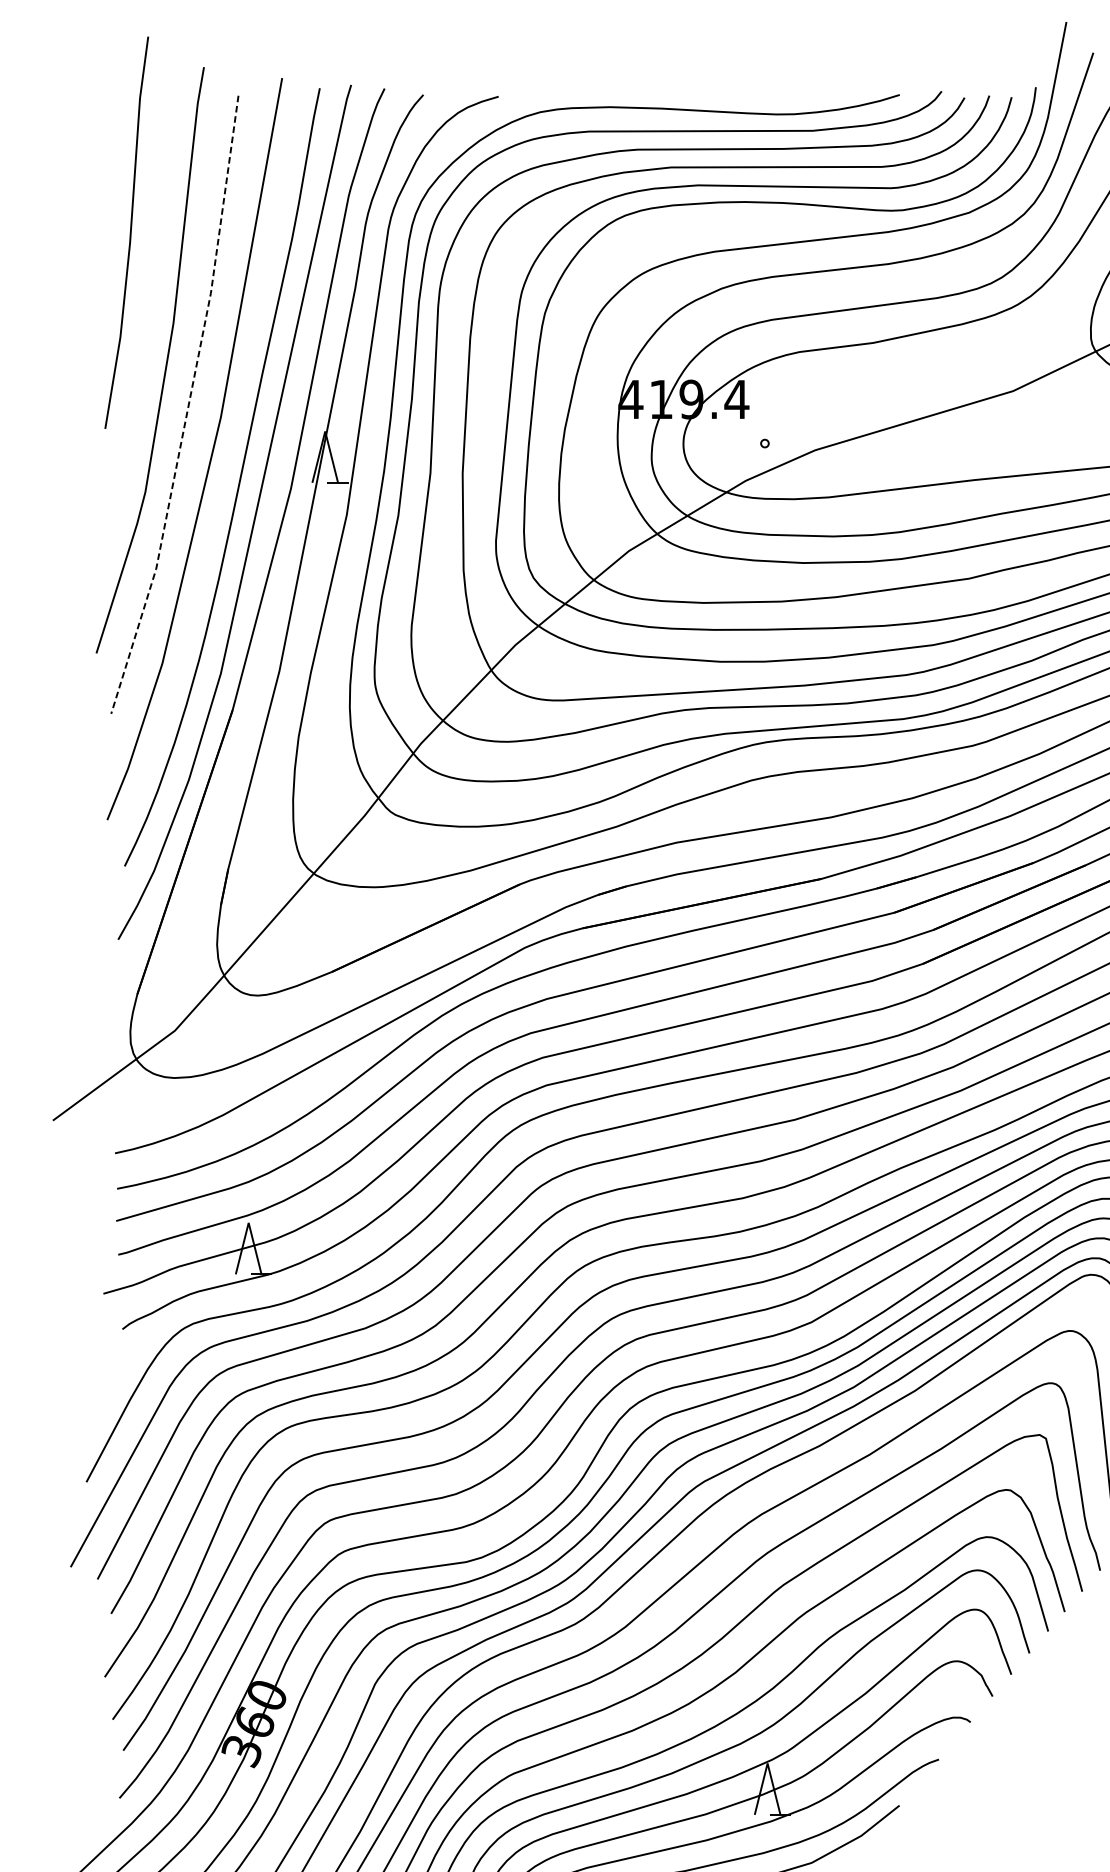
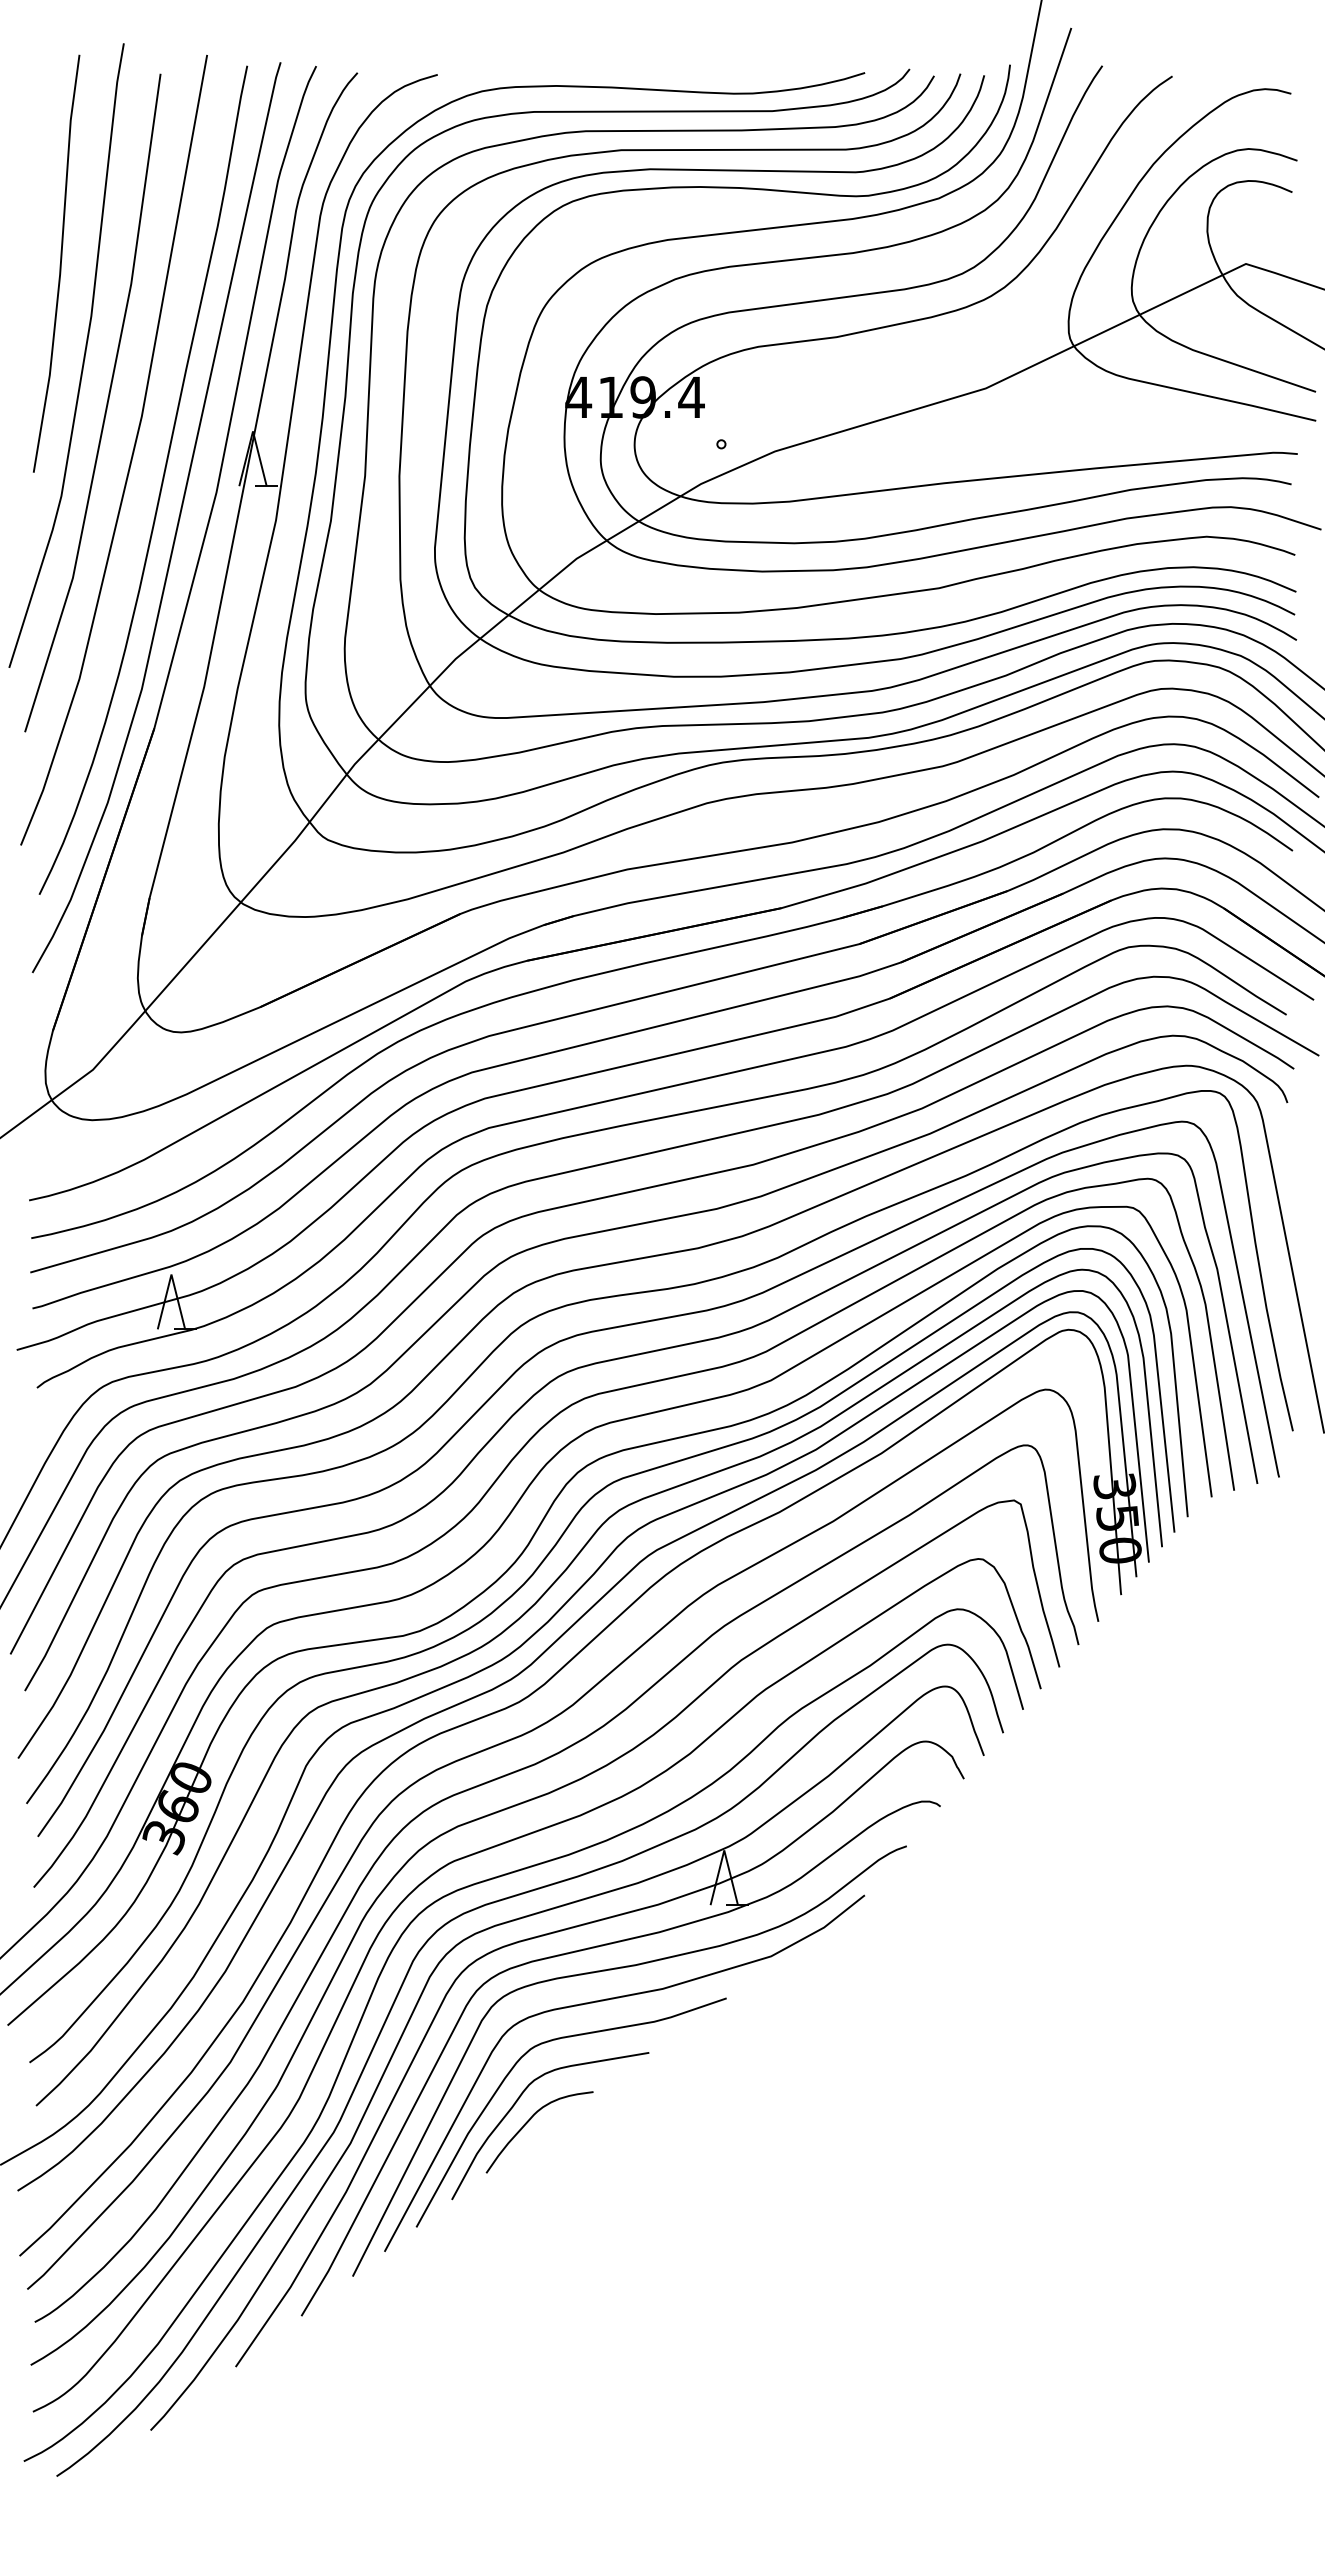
line: (129, 233) -> (59, 264), moved
line: (187, 408) -> (106, 406), dashed -> solid

